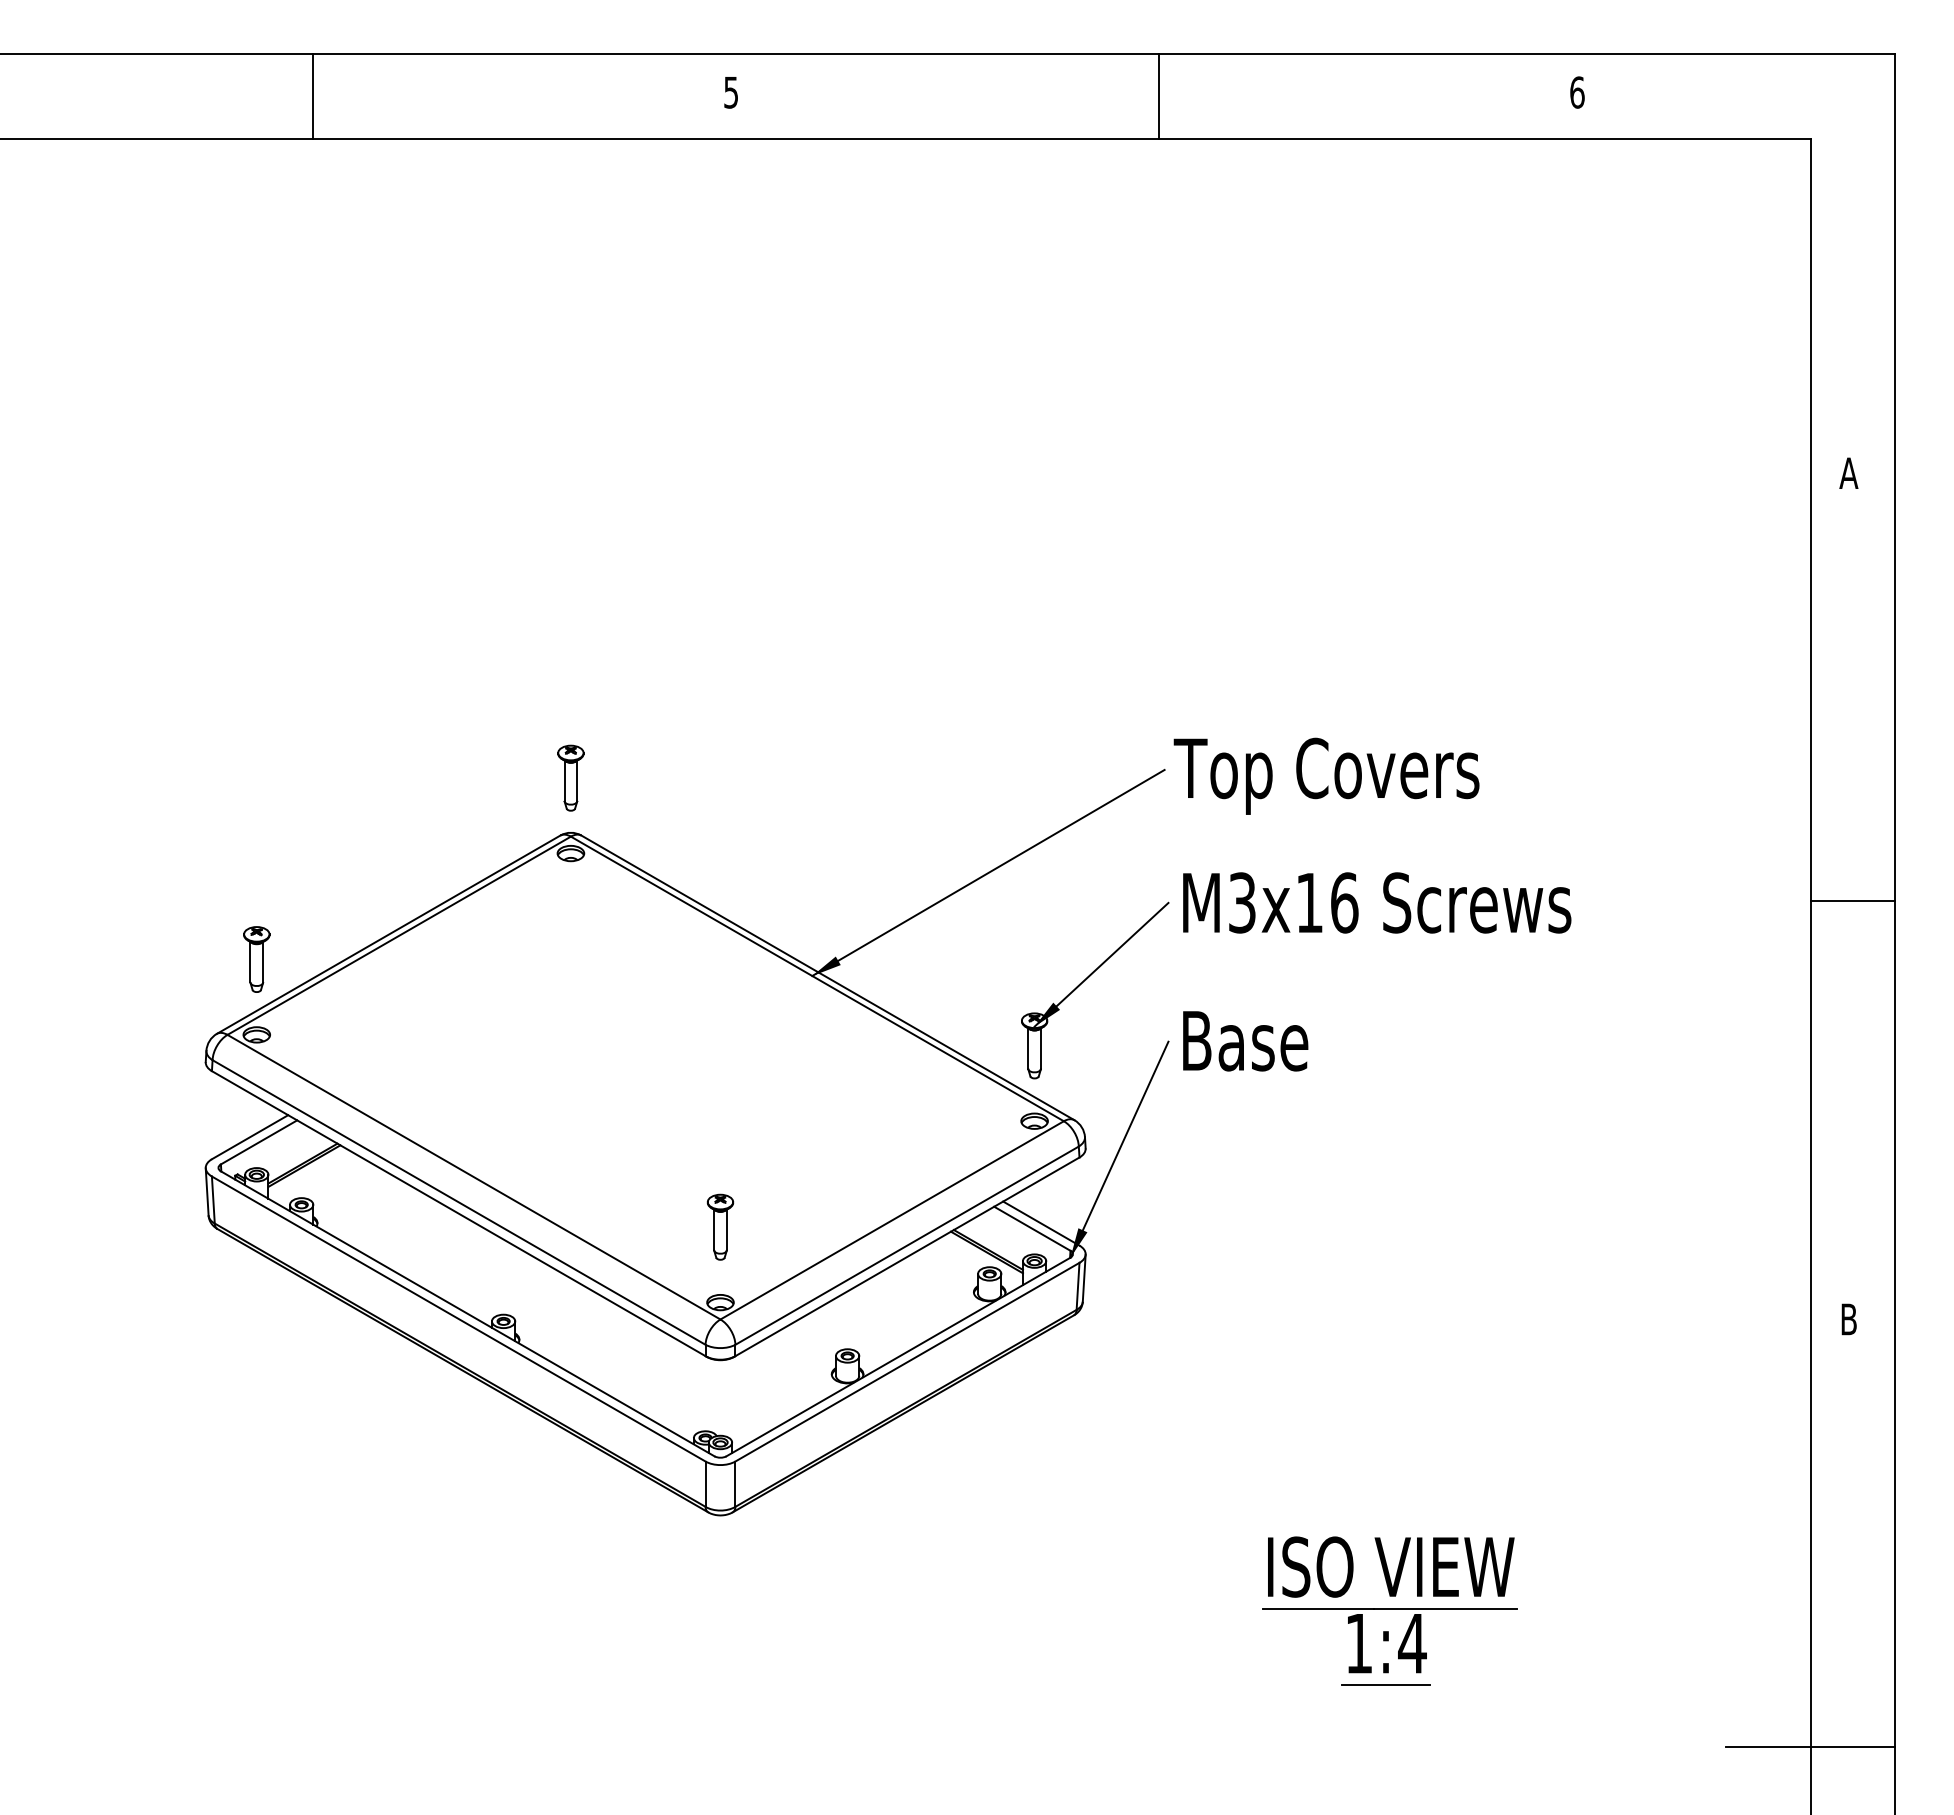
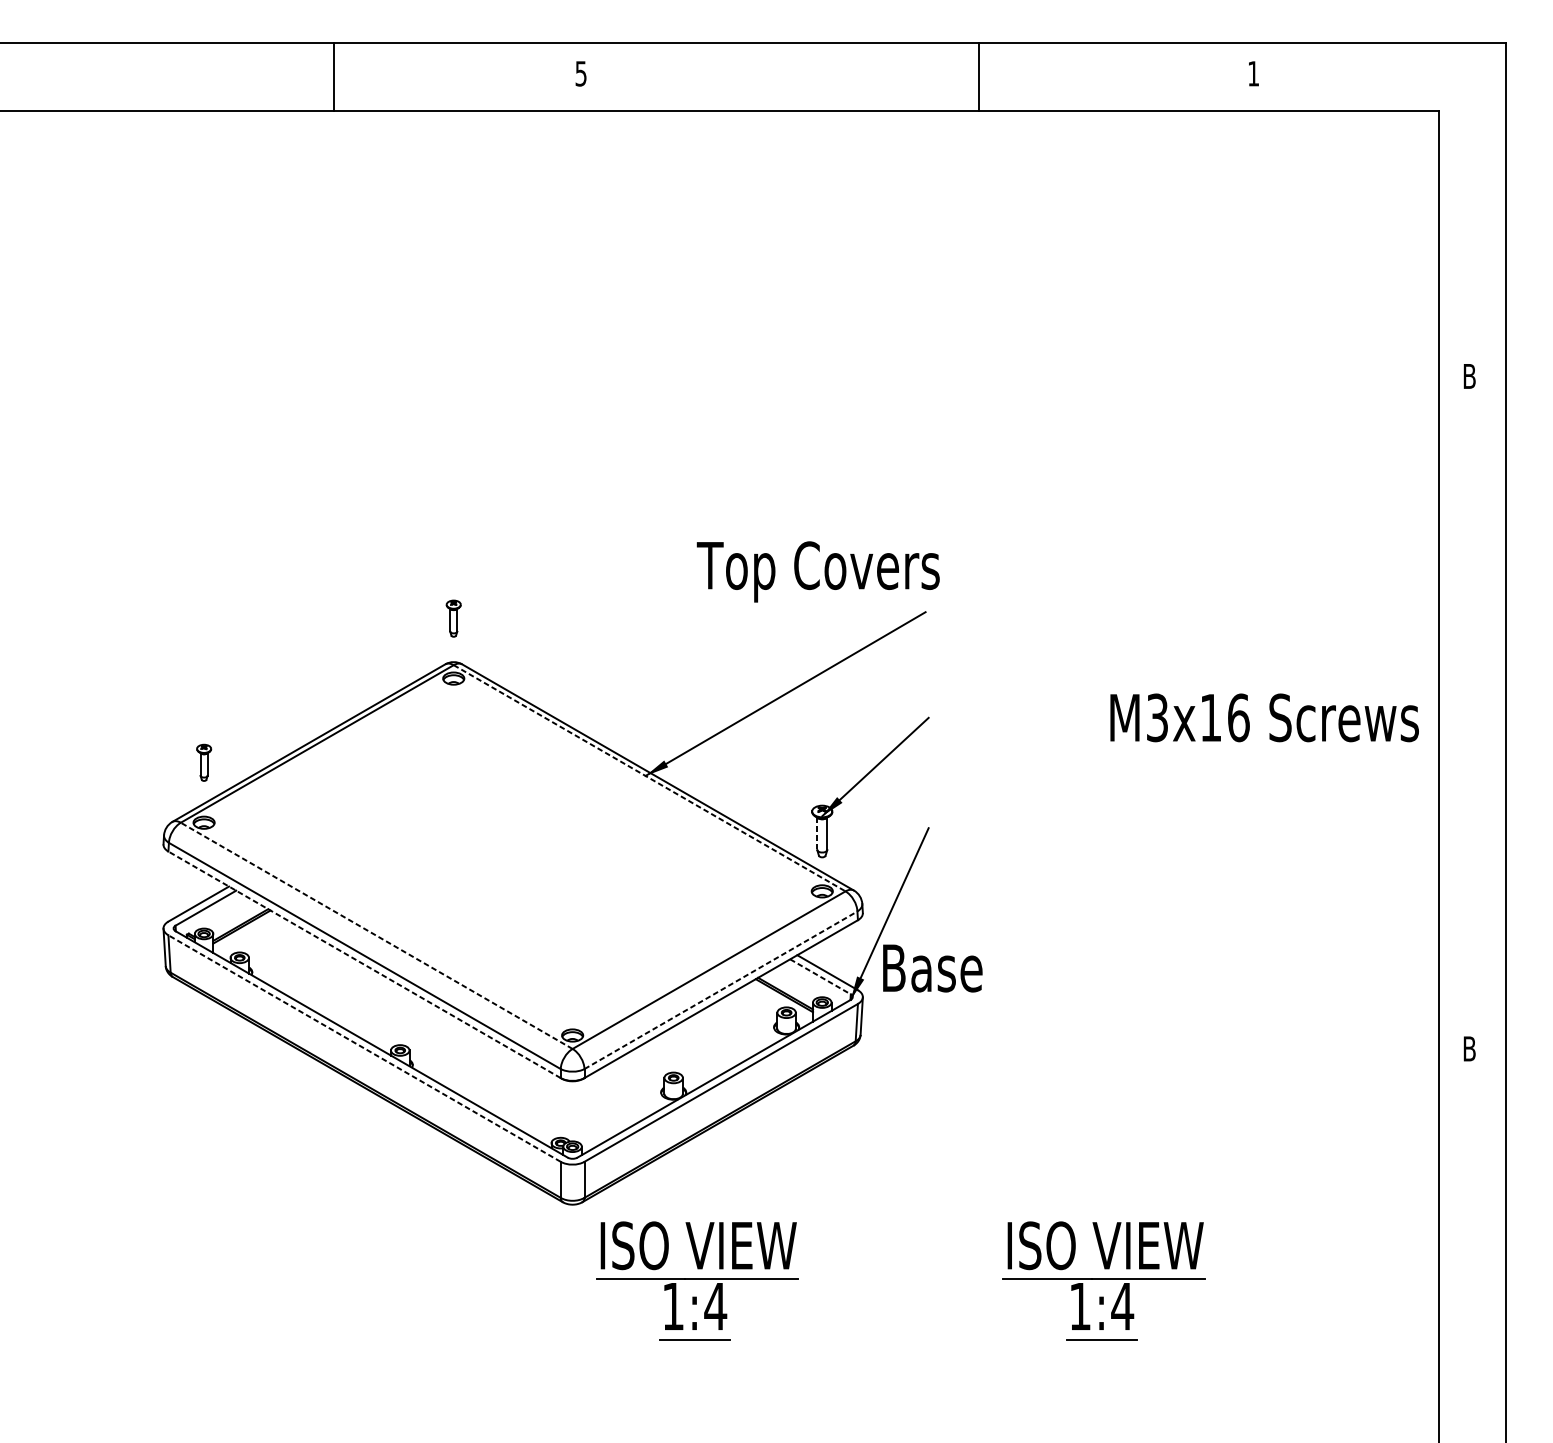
text: (1577, 92) -> (1253, 73), 6 -> 1
line: (313, 96) -> (334, 76), moved
line: (1159, 96) -> (978, 76), moved
text: (1848, 472) -> (1469, 375), A -> B
text: (1326, 775) -> (818, 571), moved
part: (570, 777) -> (453, 618), size x0.7
line: (1852, 900) -> (1472, 715), removed
text: (1377, 902) -> (1264, 717), moved
part: (256, 959) -> (203, 762), size x0.7
line: (817, 978) -> (649, 777), solid -> dashed
text: (1245, 1041) -> (932, 968), moved
line: (1028, 1049) -> (817, 834), solid -> dashed
line: (474, 1177) -> (377, 936), solid -> dashed
line: (458, 1213) -> (364, 964), solid -> dashed
part: (720, 1226) -> (572, 975), removed
line: (1032, 1229) -> (820, 977), solid -> dashed
line: (907, 1245) -> (721, 990), solid -> dashed
line: (458, 1319) -> (364, 1048), solid -> dashed
part: (877, 1610) -> (697, 1280), added
line: (1810, 1746) -> (1438, 1388), removed

